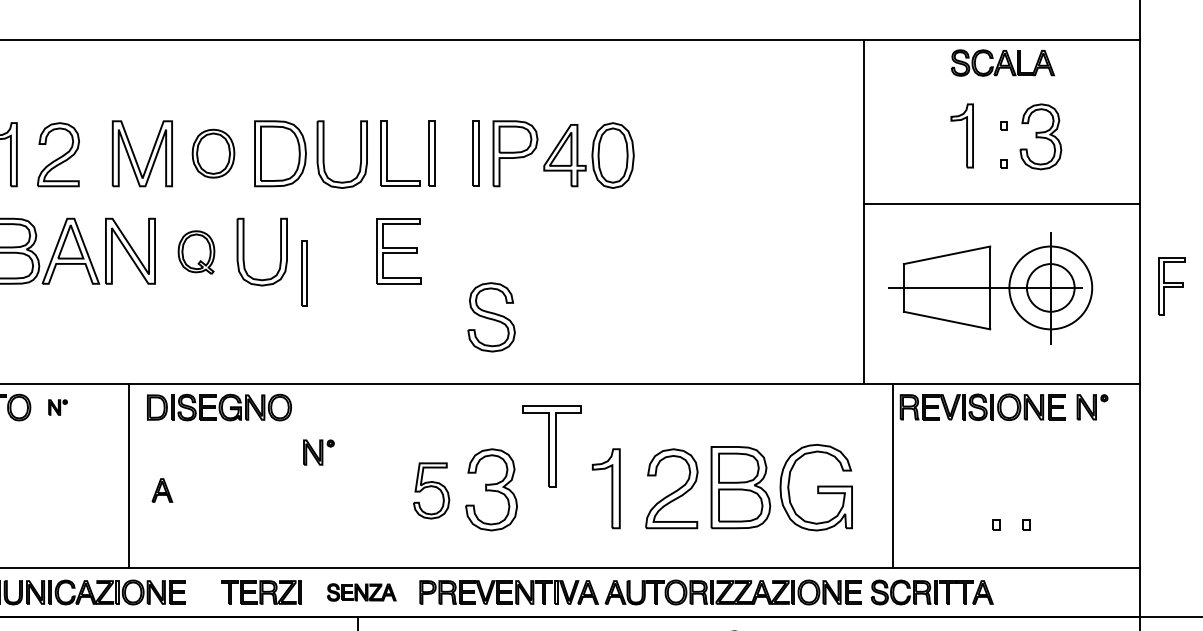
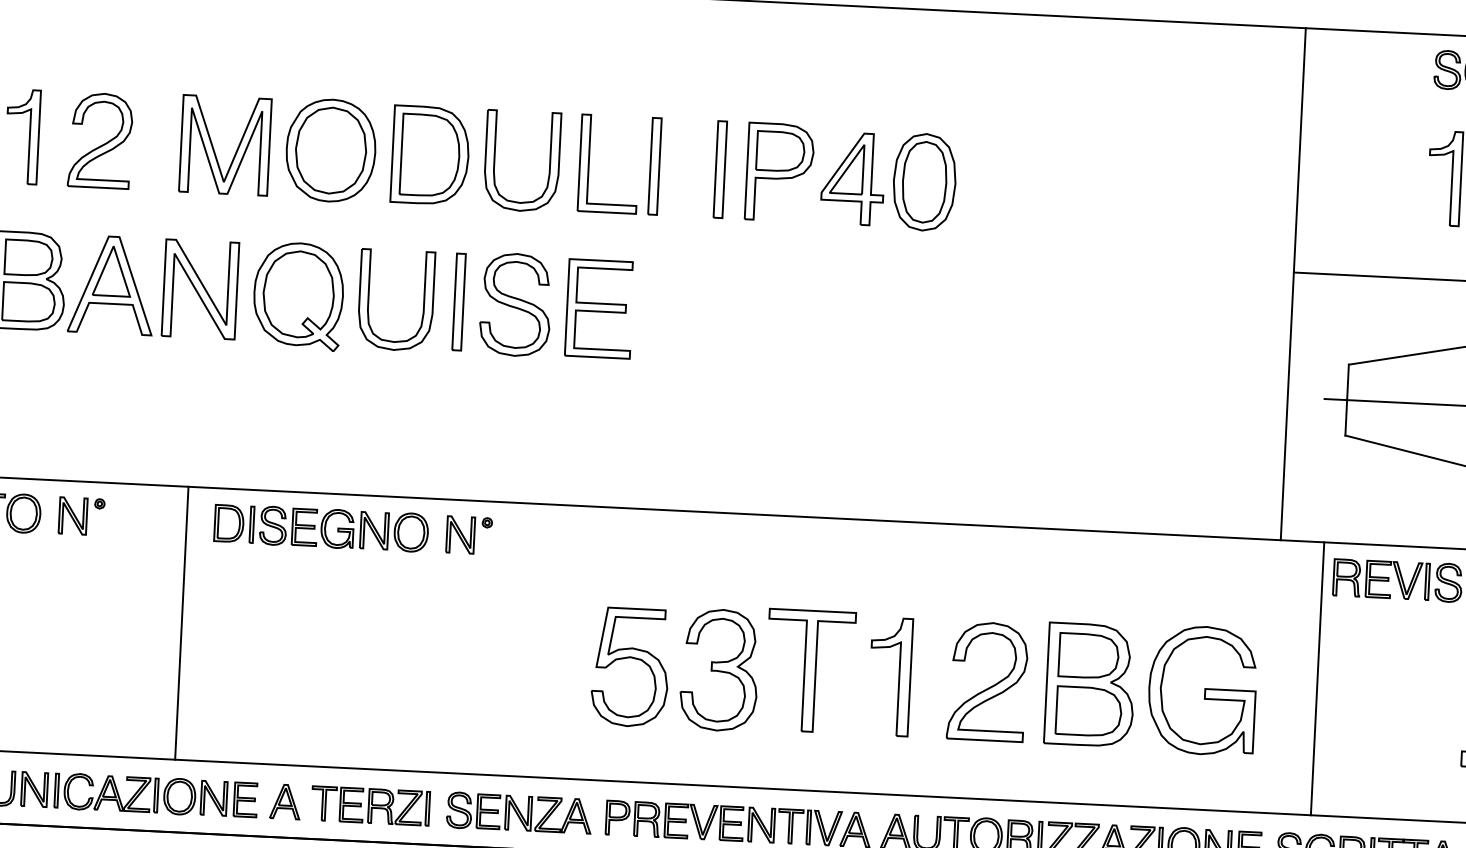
part: (213, 153) -> (330, 150), size x1.43
part: (196, 252) -> (298, 296), size x1.67
part: (304, 273) -> (459, 302), moved
part: (491, 317) -> (515, 305), moved
part: (57, 407) -> (80, 516), size x1.67
part: (551, 446) -> (808, 671), moved
part: (318, 452) -> (468, 535), moved
part: (162, 490) -> (285, 801), moved
part: (431, 490) -> (630, 666), size x1.43
part: (361, 592) -> (519, 813), size x1.43

